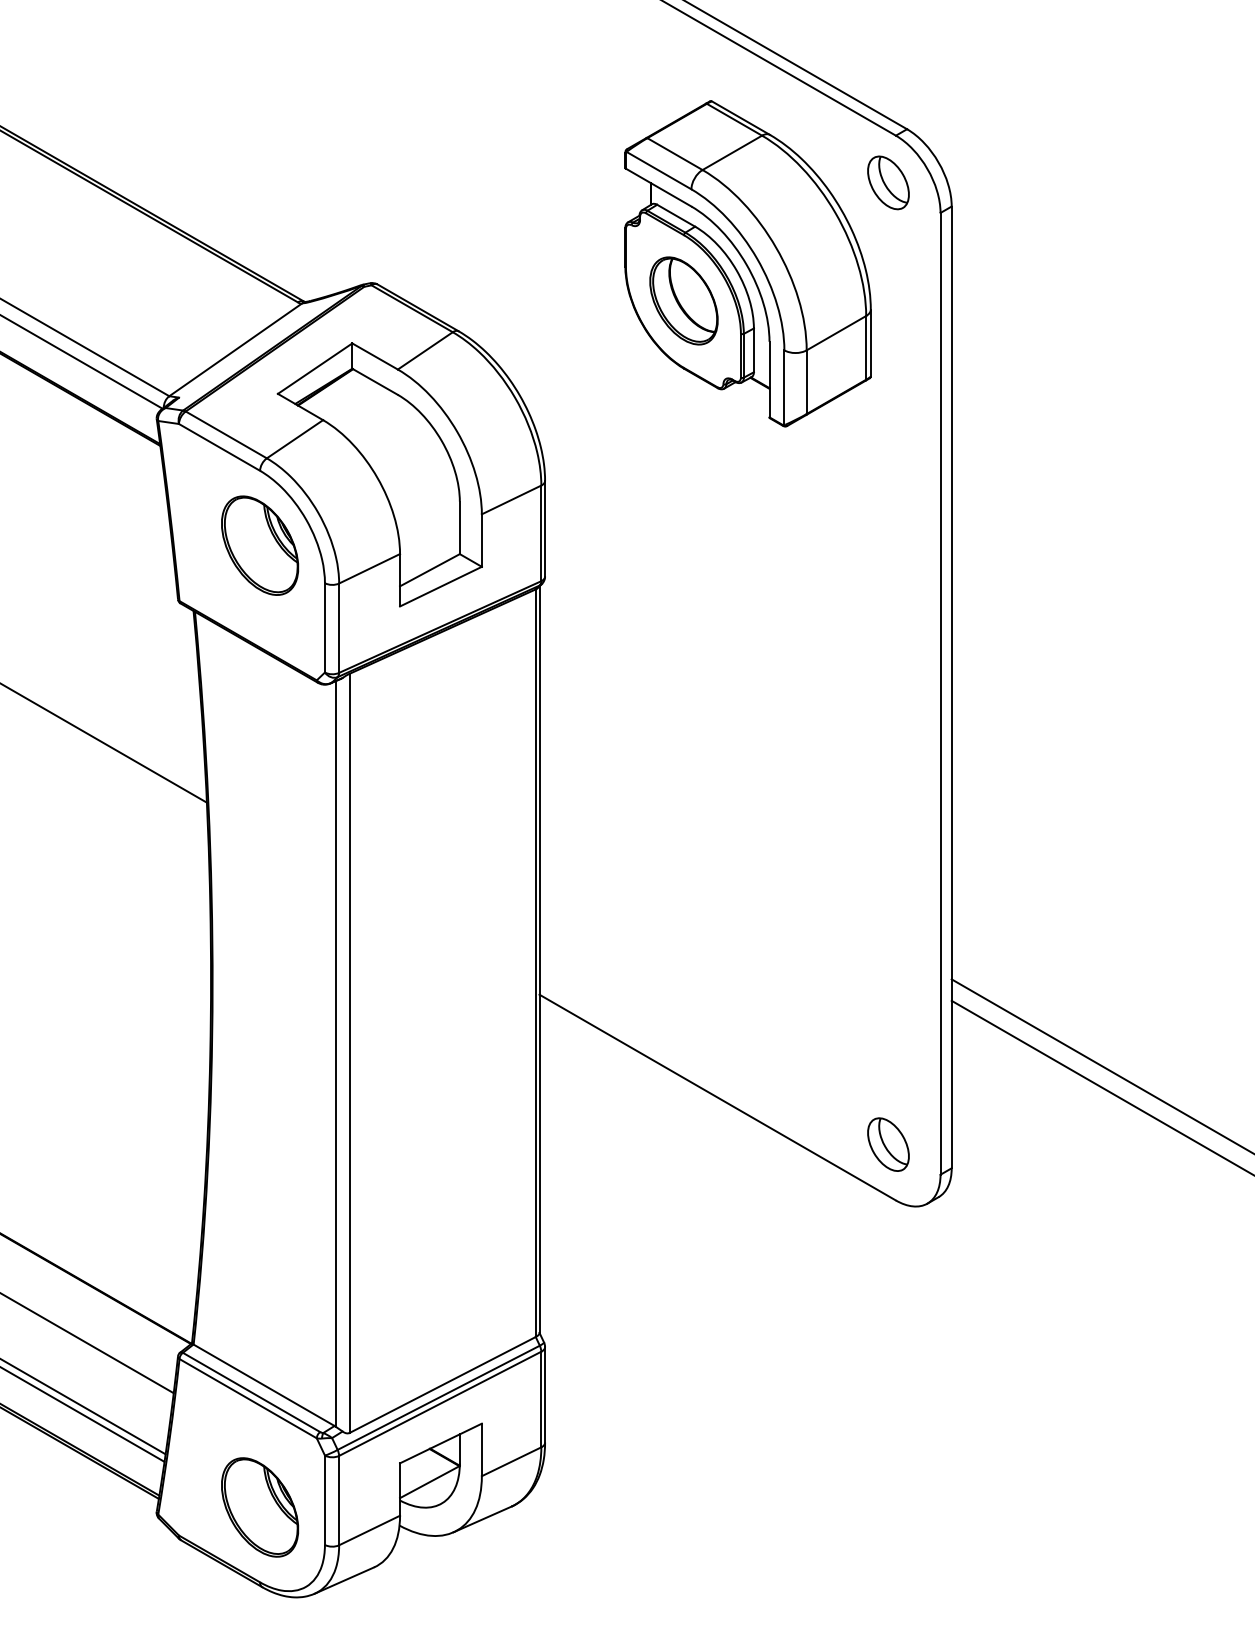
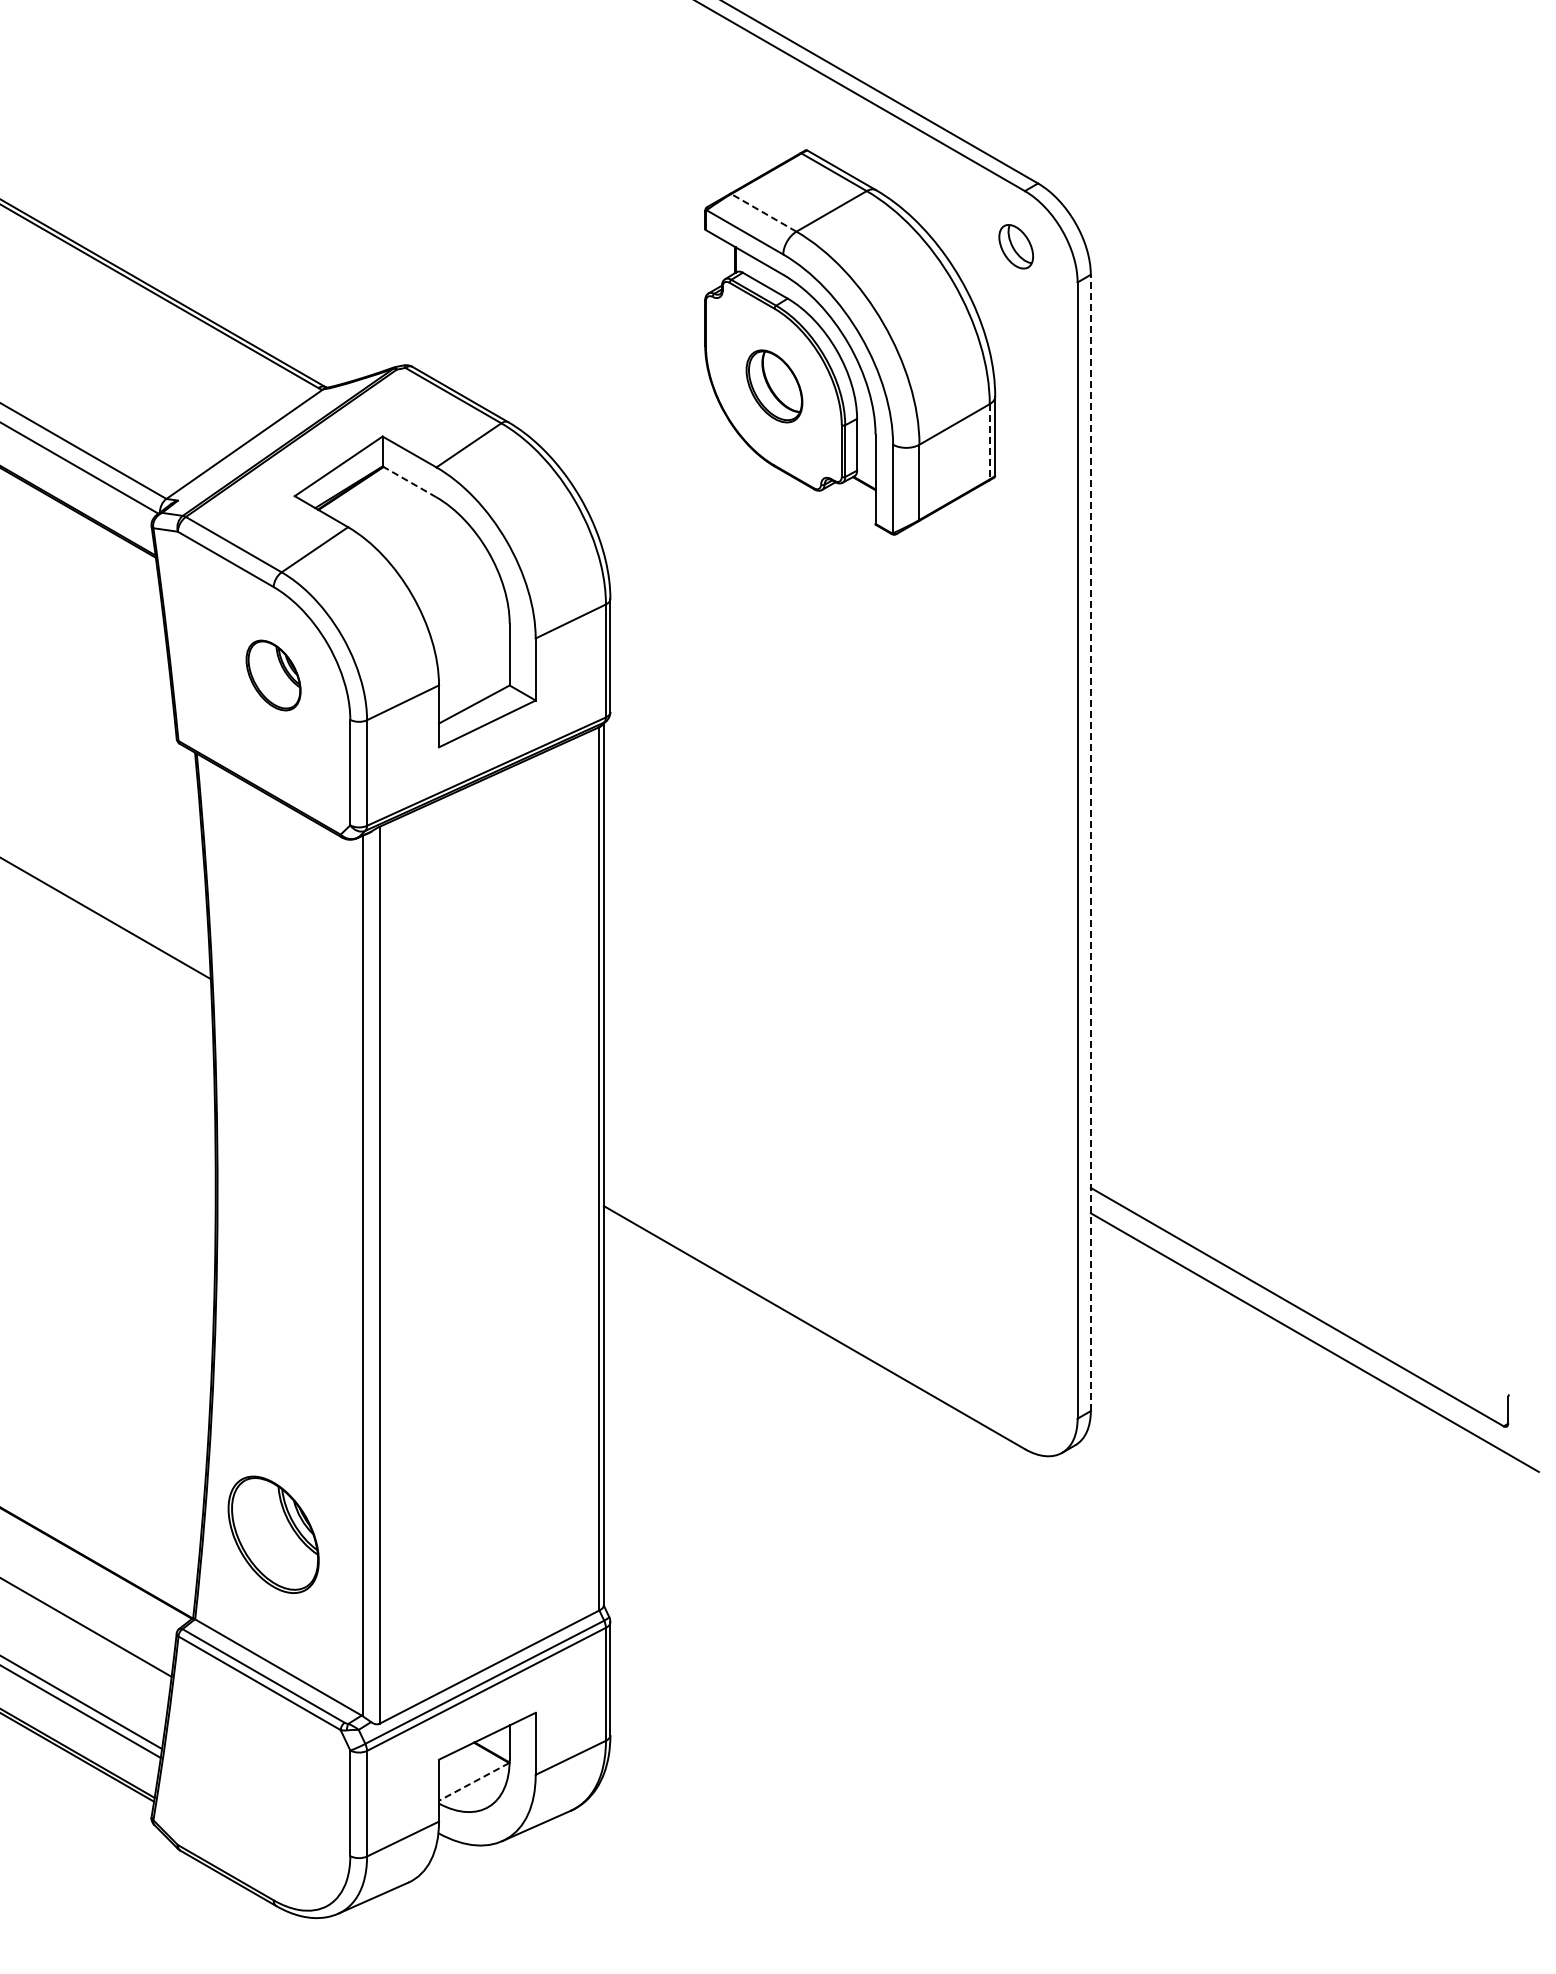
line: (674, 153) -> (763, 212), solid -> dashed
part: (888, 182) -> (1016, 246), size x0.7
part: (683, 301) -> (774, 386), size x0.7
line: (865, 347) -> (989, 441), solid -> dashed
line: (375, 381) -> (409, 481), solid -> dashed
part: (259, 545) -> (273, 675), size x0.6
line: (951, 687) -> (1090, 842), solid -> dashed
part: (888, 1144) -> (1016, 1383), removed
line: (430, 1481) -> (474, 1781), solid -> dashed
part: (259, 1507) -> (273, 1534), moved

